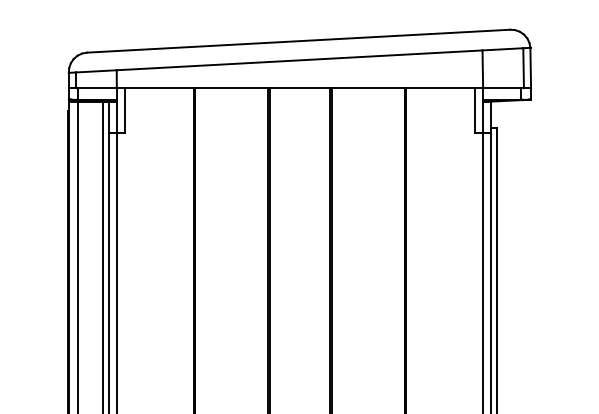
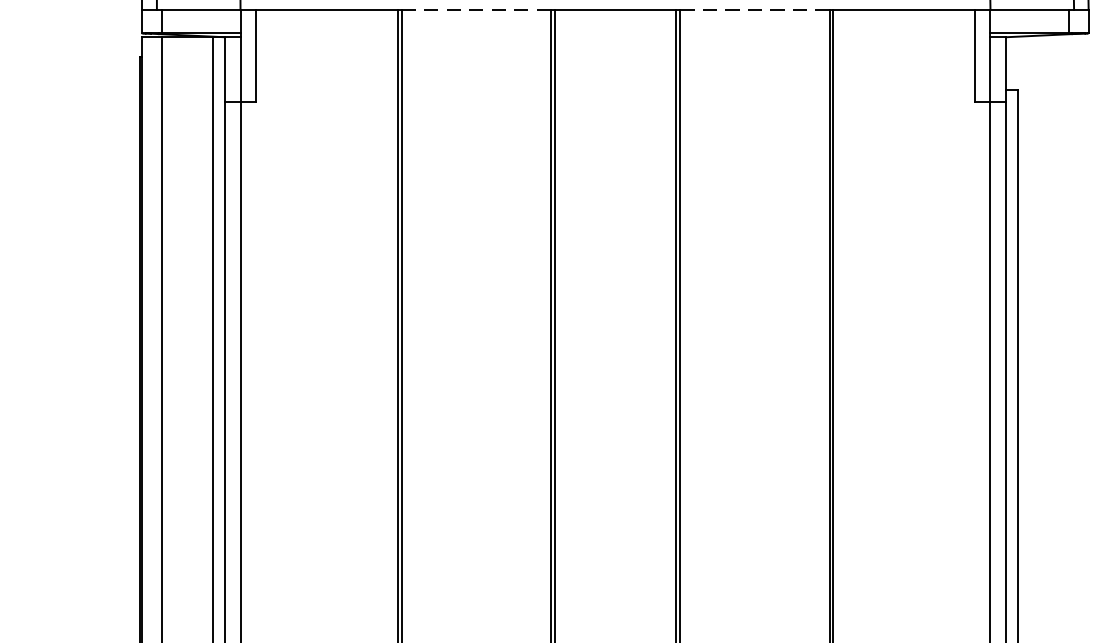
line: (232, 88) -> (477, 10), solid -> dashed
line: (368, 88) -> (755, 10), solid -> dashed

